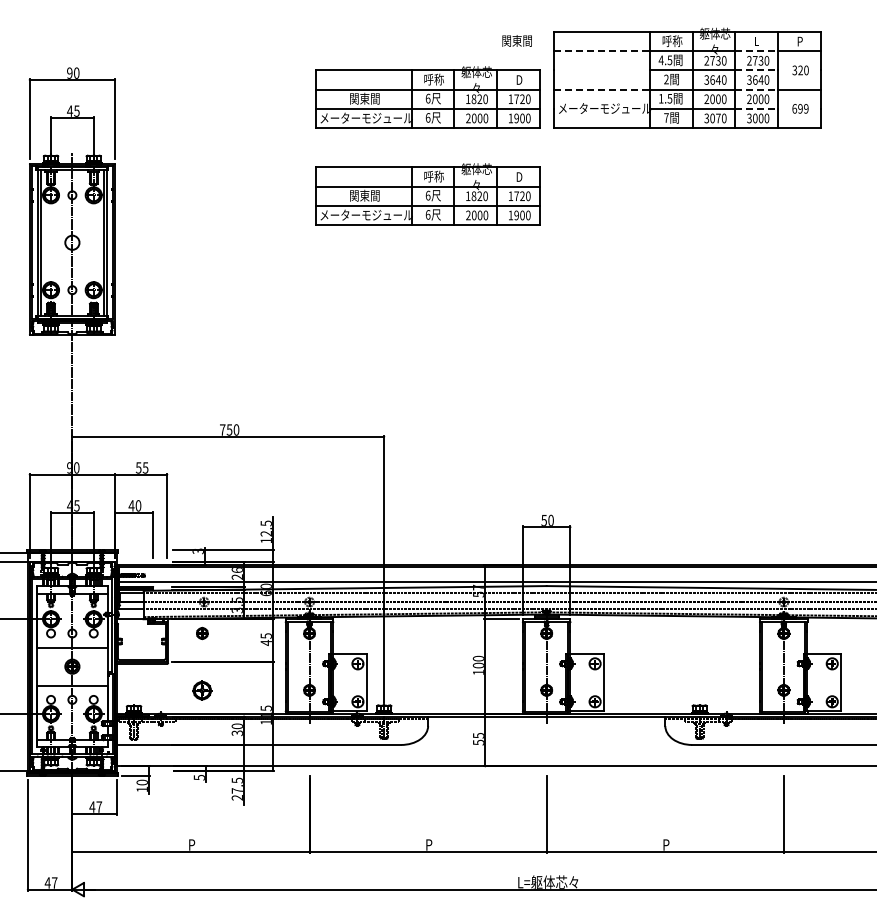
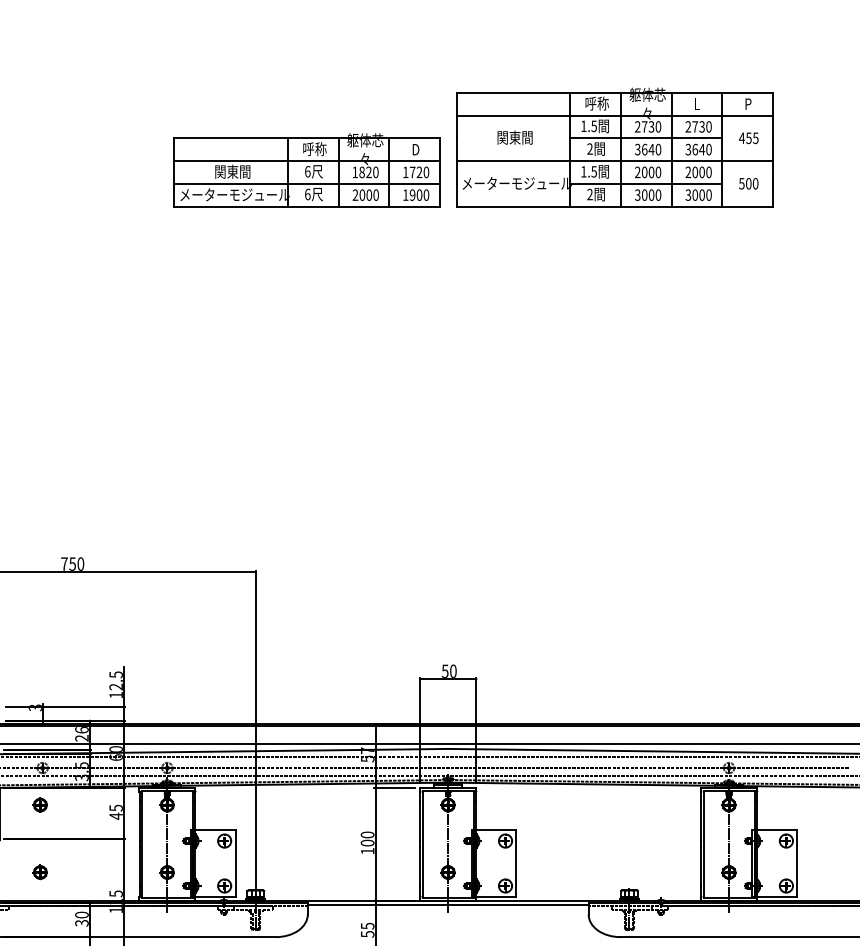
text: (516, 40) -> (514, 137), moved
line: (602, 51) -> (514, 115), dashed -> solid
line: (757, 51) -> (697, 115), dashed -> solid
text: (660, 60) -> (582, 126), 4.5 -> 1.5
line: (757, 70) -> (697, 138), dashed -> solid
text: (800, 70) -> (748, 138), 320 -> 455
line: (602, 89) -> (514, 160), dashed -> solid
line: (757, 89) -> (697, 160), dashed -> solid
line: (757, 108) -> (697, 183), dashed -> solid
text: (800, 108) -> (748, 183), 699 -> 500
text: (666, 117) -> (590, 194), 7 -> 2
text: (718, 118) -> (651, 195), 3070 -> 3000
part: (427, 194) -> (307, 285), removed
part: (202, 689) -> (40, 871), size x0.62

